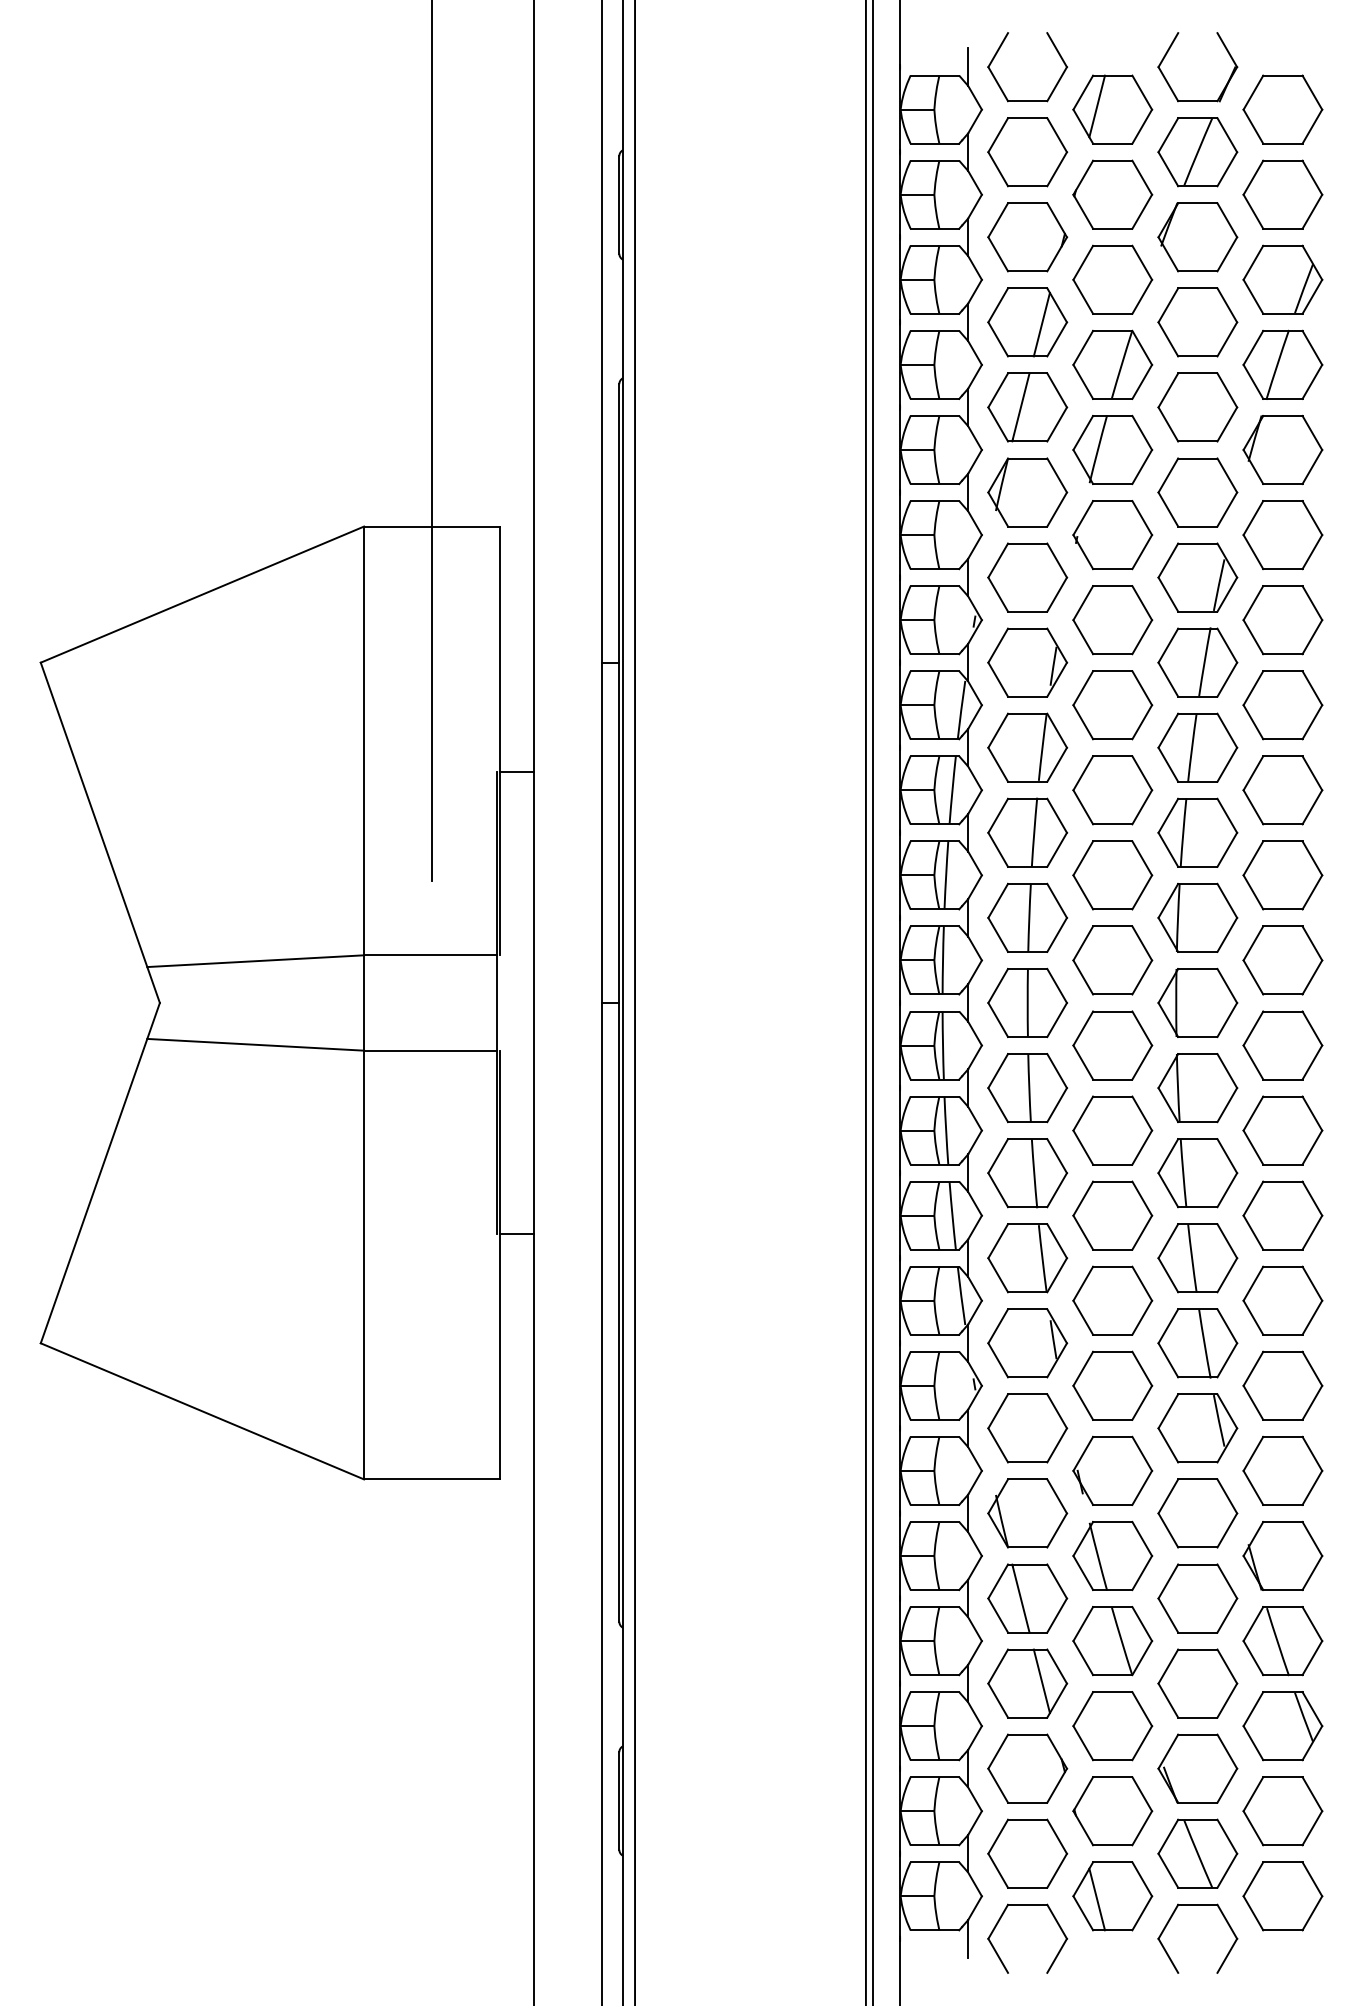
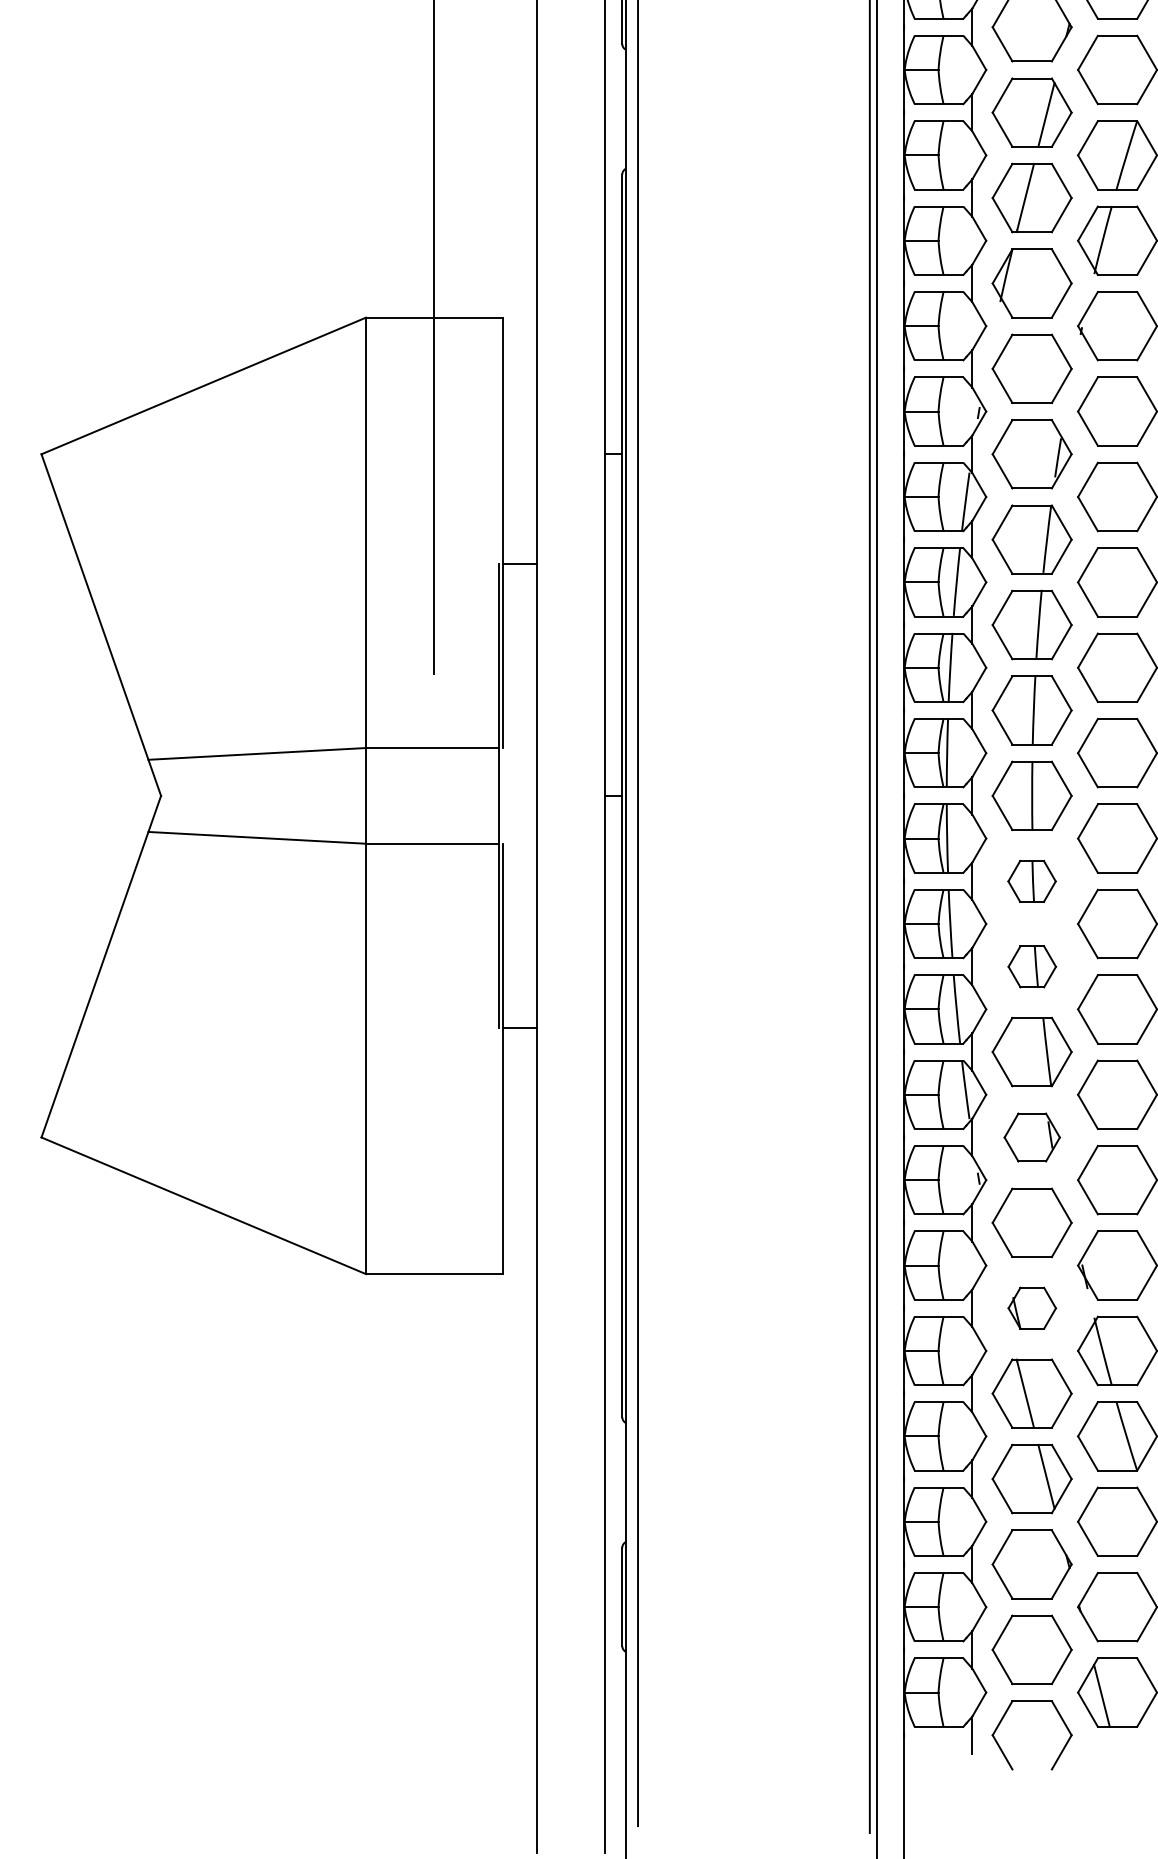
part: (1027, 1088) -> (1031, 881), size x0.6
part: (1027, 1173) -> (1031, 967), size x0.6
part: (1027, 1343) -> (1031, 1137), size x0.7
part: (1027, 1513) -> (1031, 1308), size x0.6

